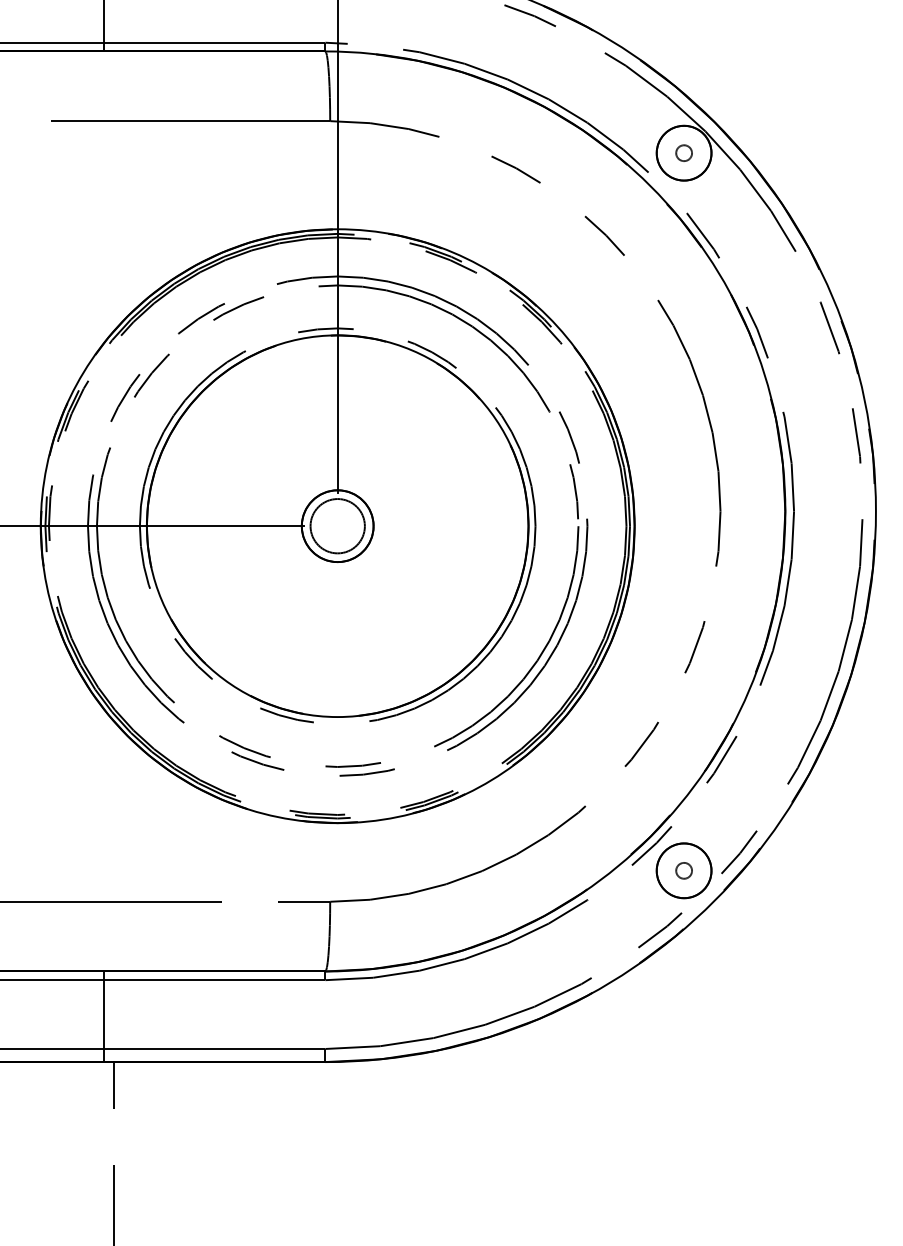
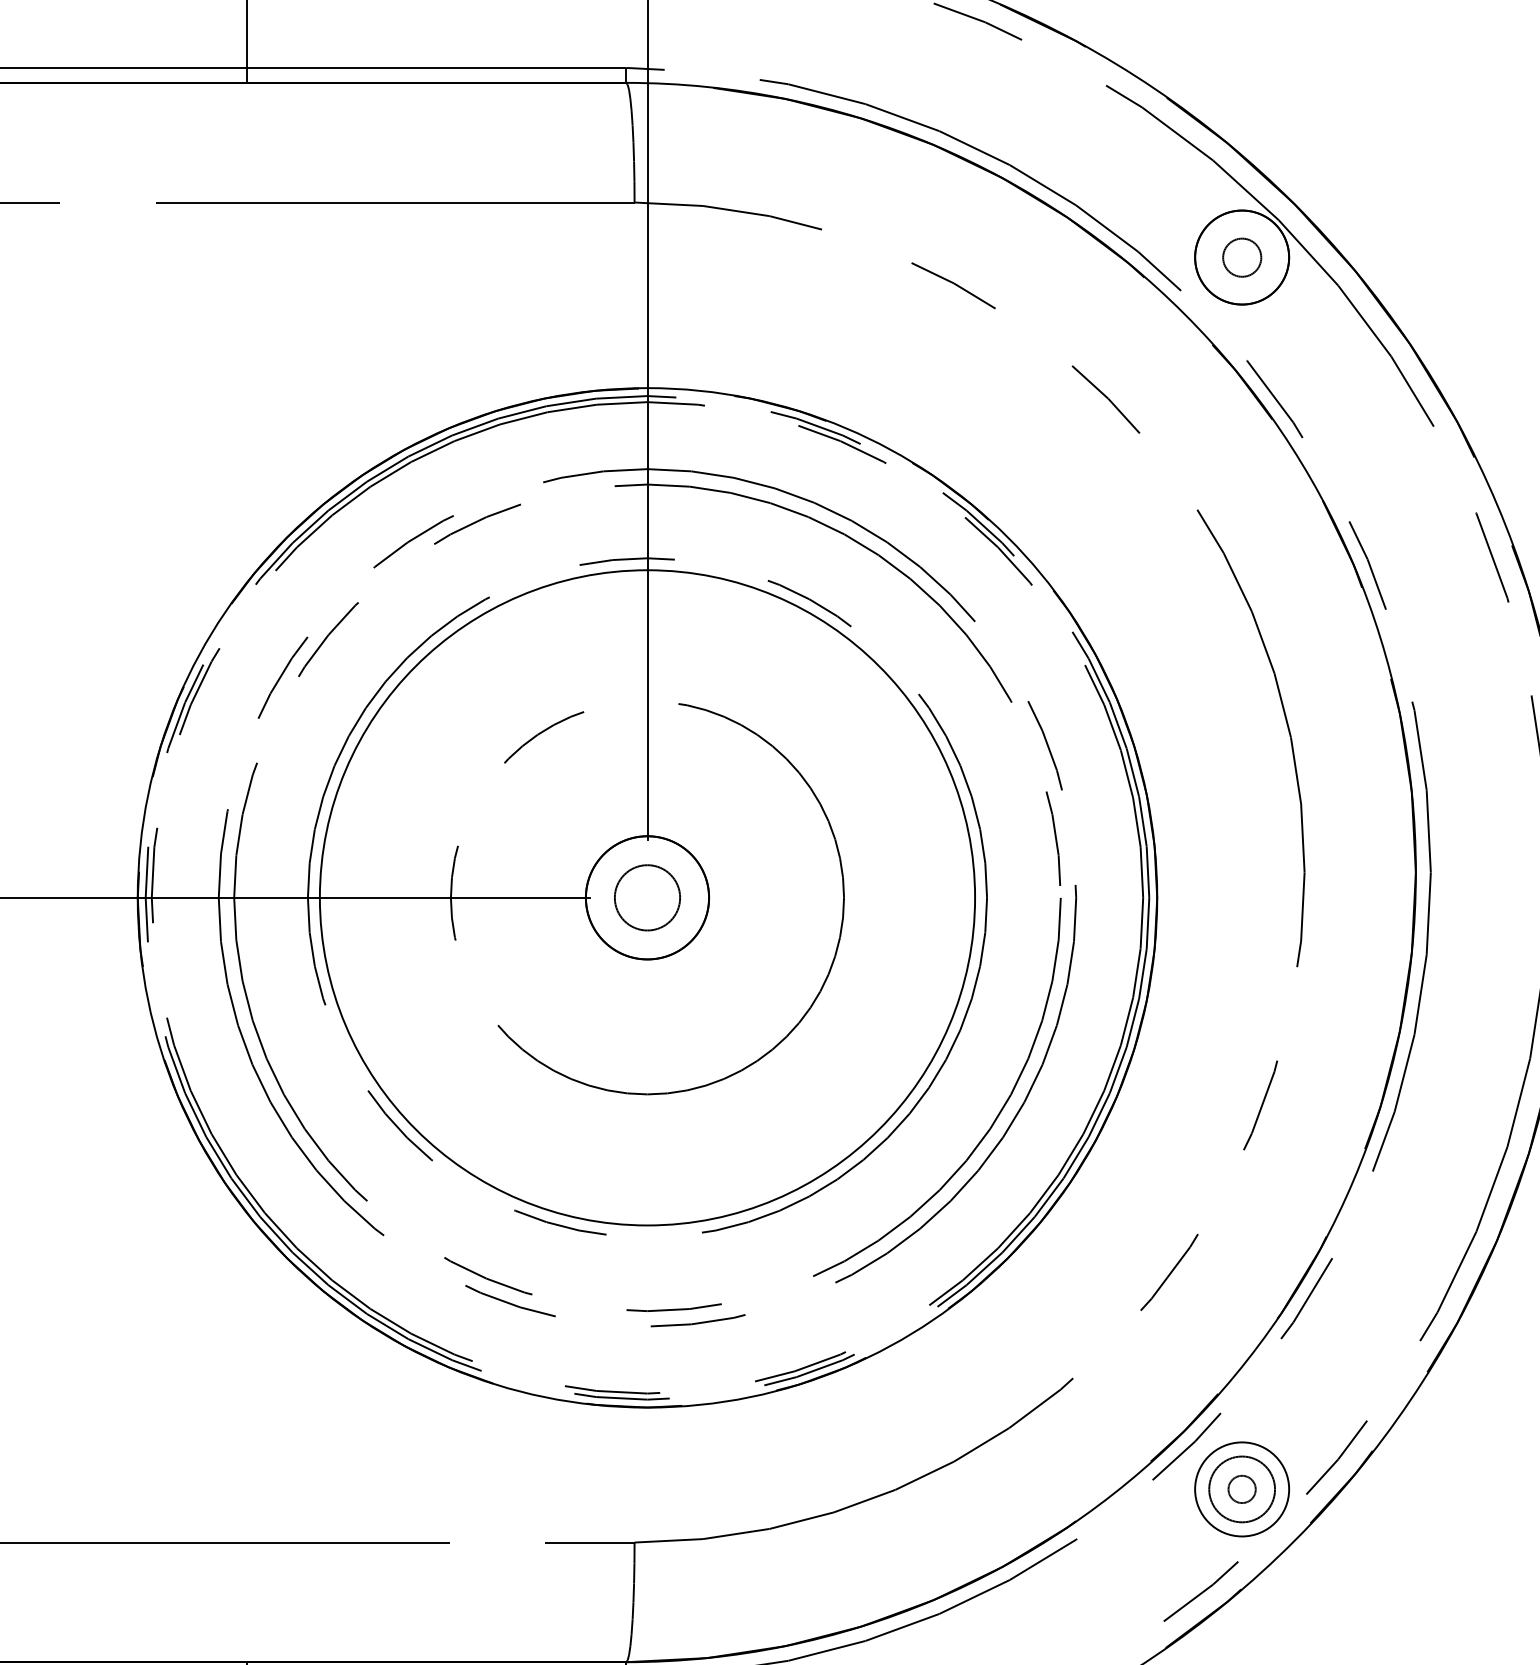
circle: (683, 152) -> (1241, 256), size x1.4
circle: (337, 526) -> (647, 898), size x0.6
circle: (337, 526) -> (647, 898), size x0.7
circle: (683, 870) -> (1241, 1488), size x0.7

